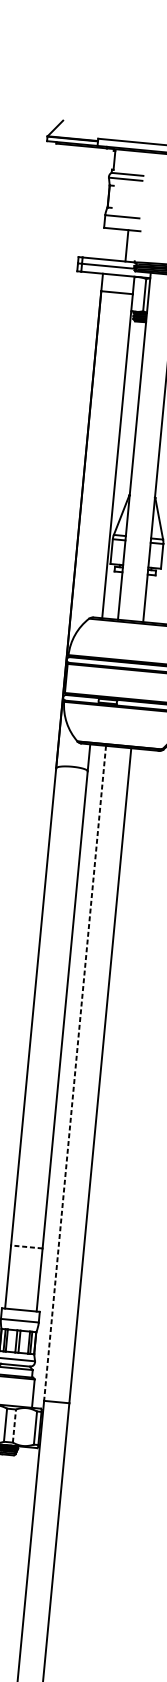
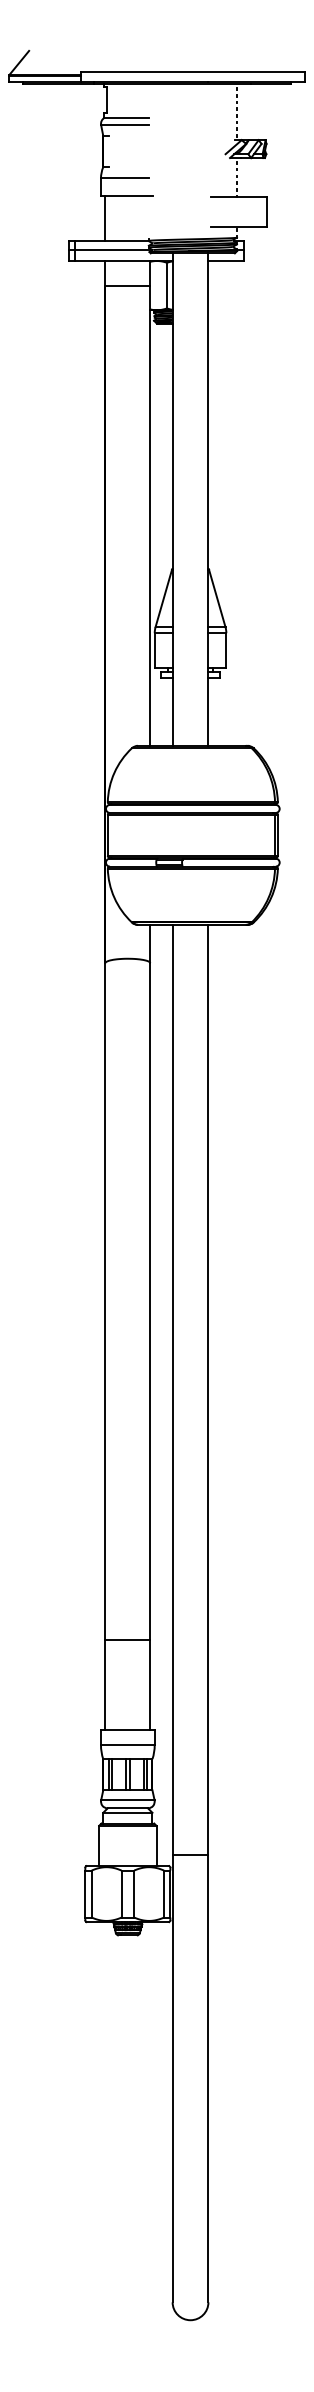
line: (126, 245) -> (105, 218), moved
line: (75, 1073) -> (172, 1389), dashed -> solid
line: (26, 1246) -> (127, 1640), dashed -> solid
line: (14, 1426) -> (134, 1894), dashed -> solid

